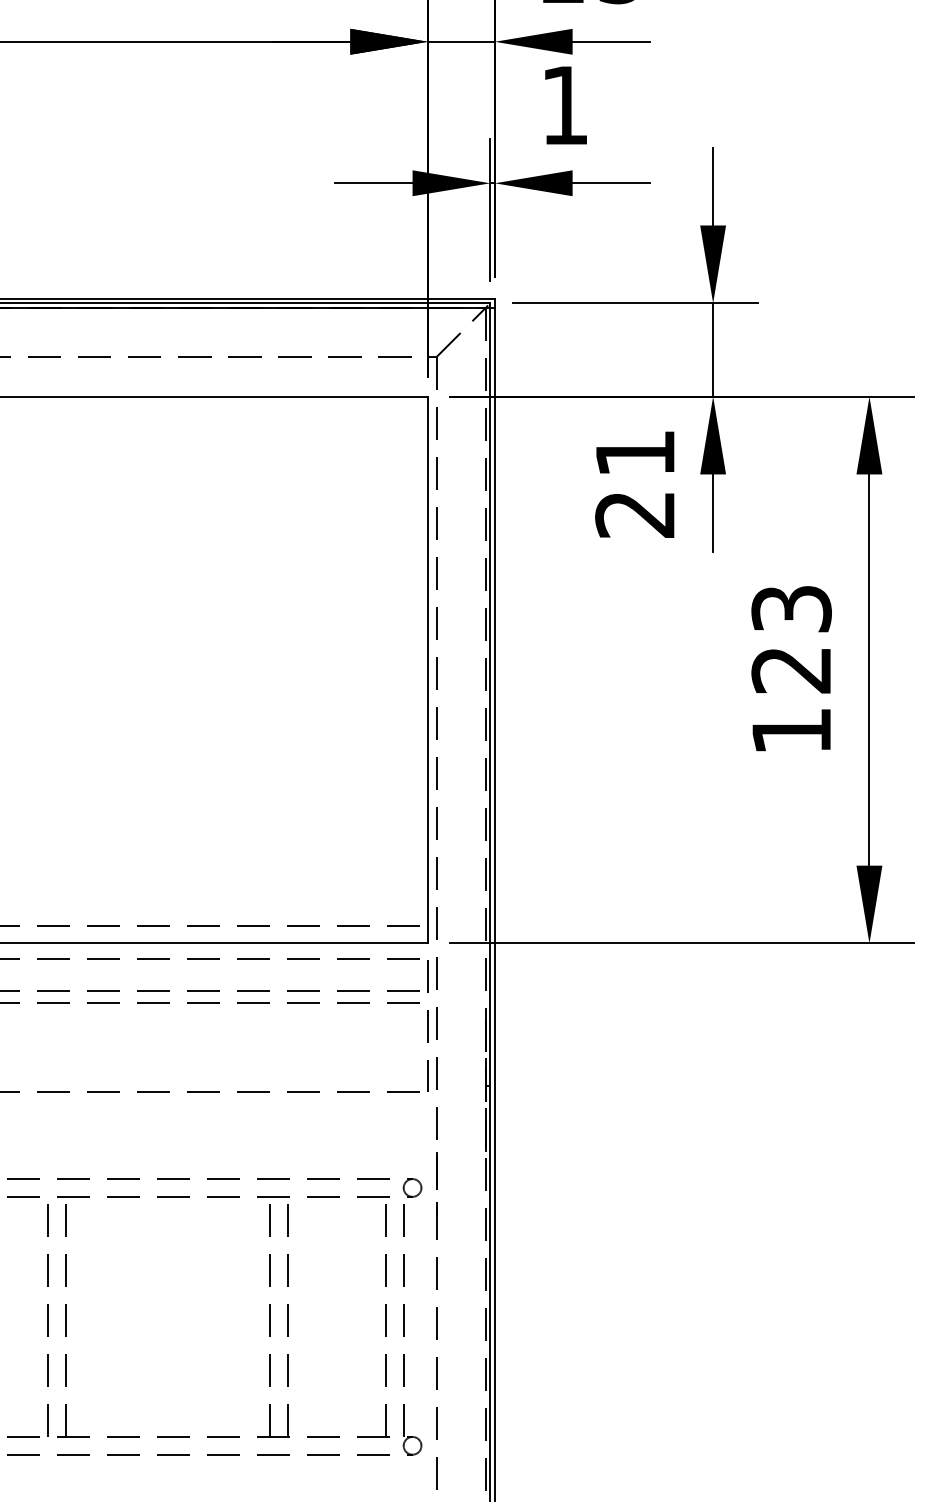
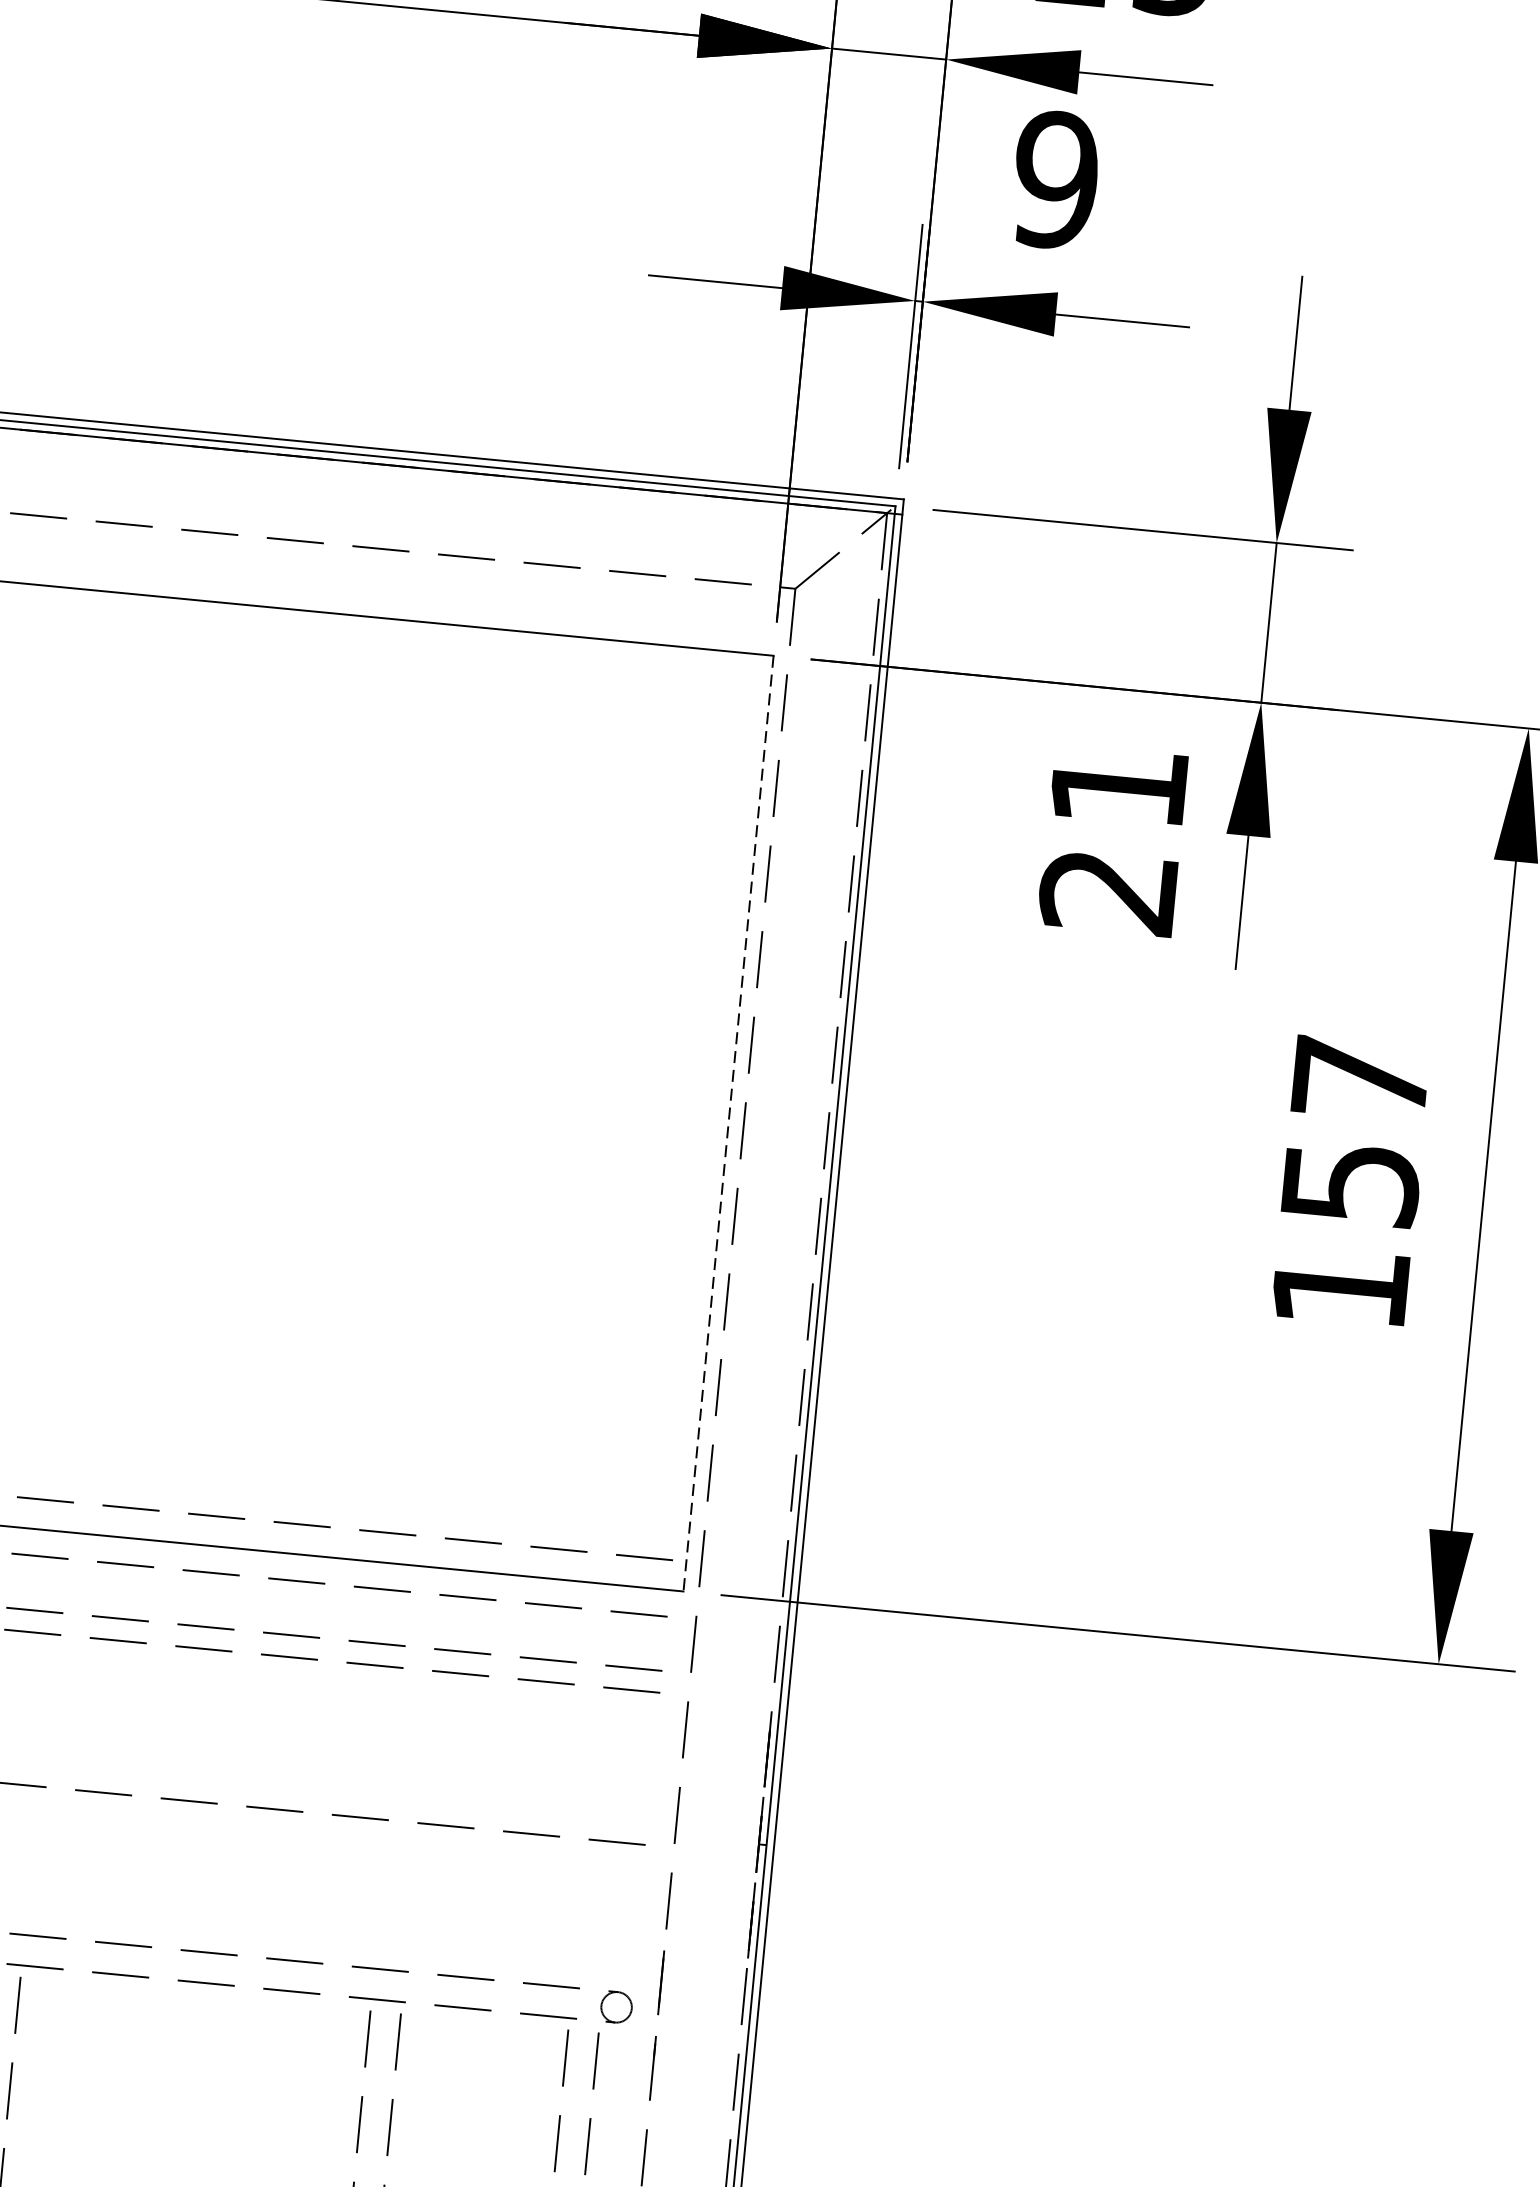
text: (564, 105) -> (1054, 180), 1 -> 9
text: (791, 639) -> (1355, 1131), 123 -> 157
line: (428, 670) -> (729, 1124), solid -> dashed
line: (427, 1025) -> (668, 1731), removed

